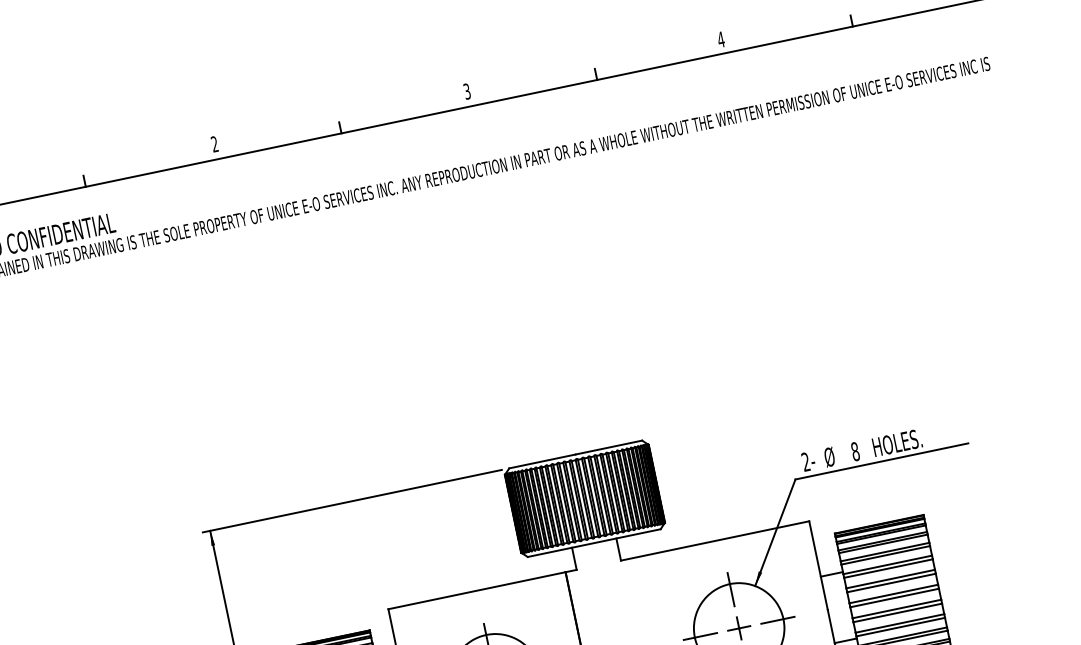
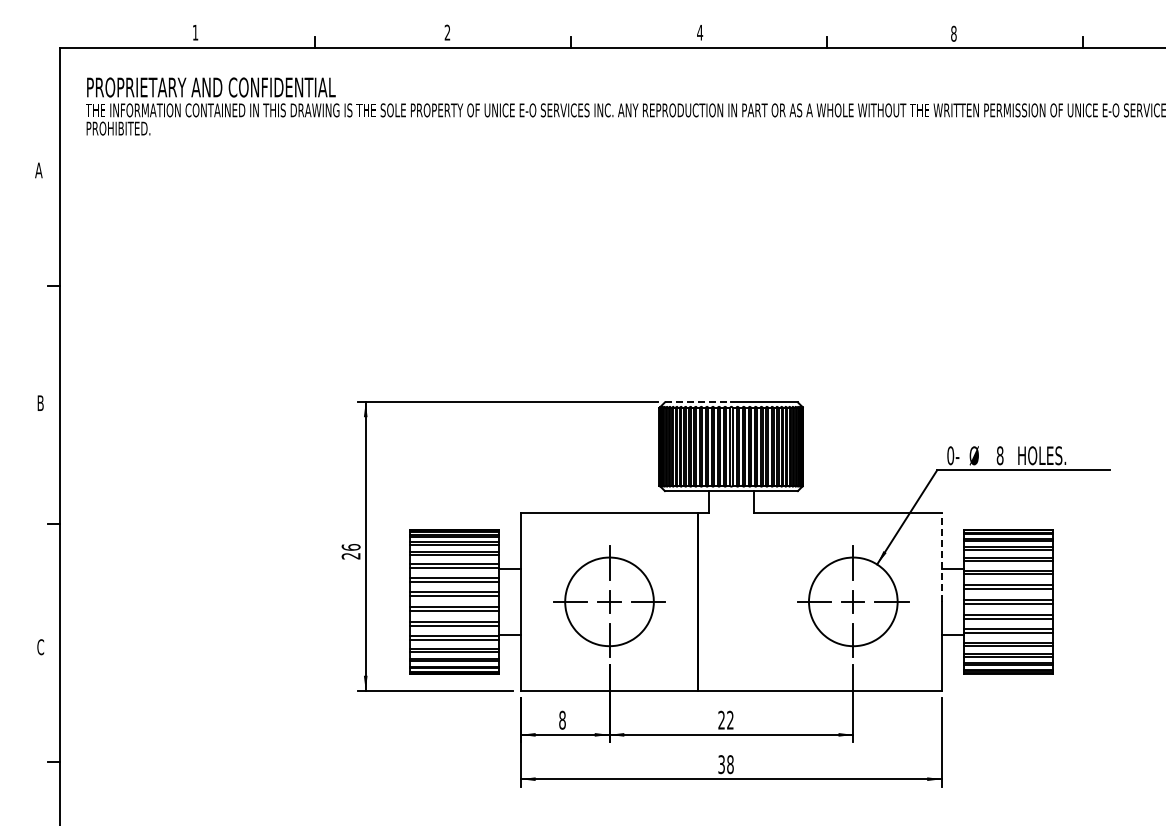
text: (720, 39) -> (953, 33), 4 -> 8
text: (467, 91) -> (700, 32), 3 -> 4
line: (542, 461) -> (698, 402), solid -> dashed
text: (805, 461) -> (950, 455), 2- -> 0-
line: (818, 565) -> (941, 557), solid -> dashed

